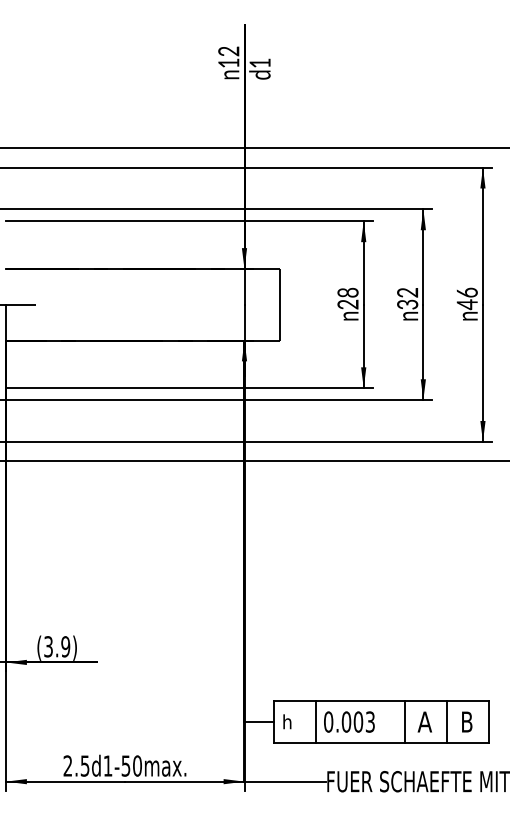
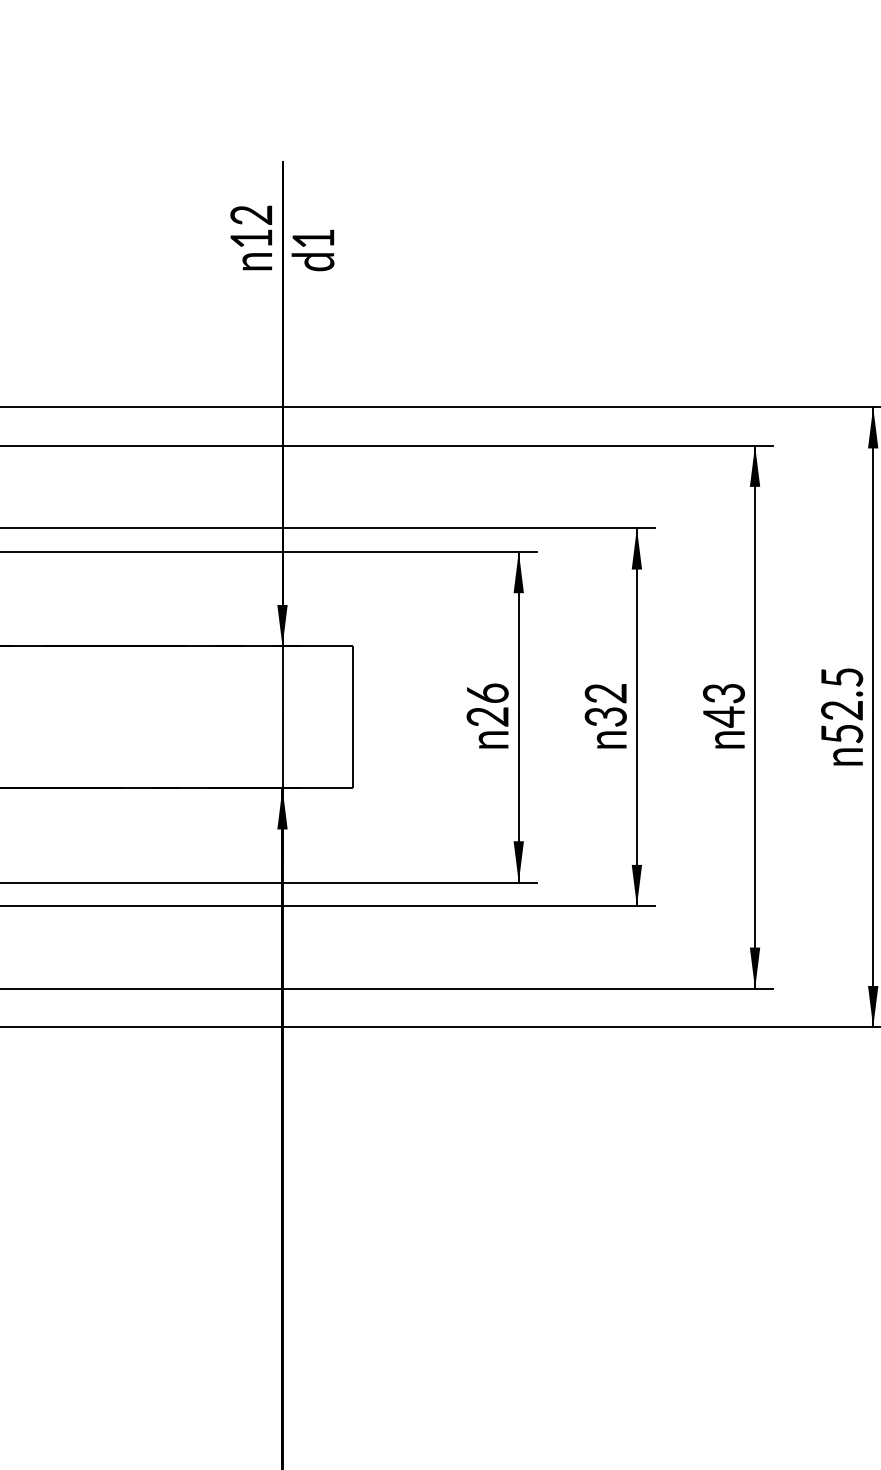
text: (347, 292) -> (486, 692), 28 -> 26
text: (466, 292) -> (722, 692), 46 -> 43

